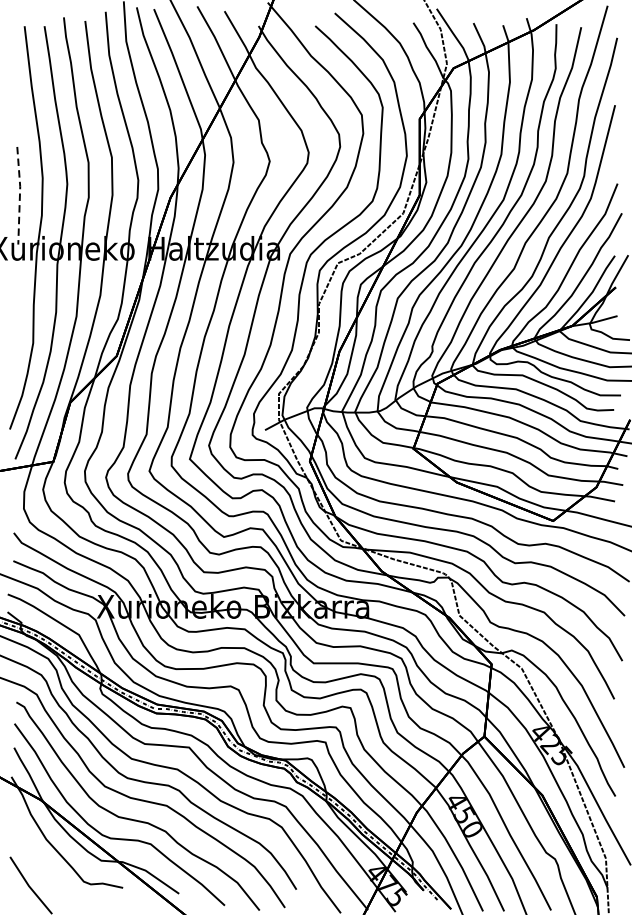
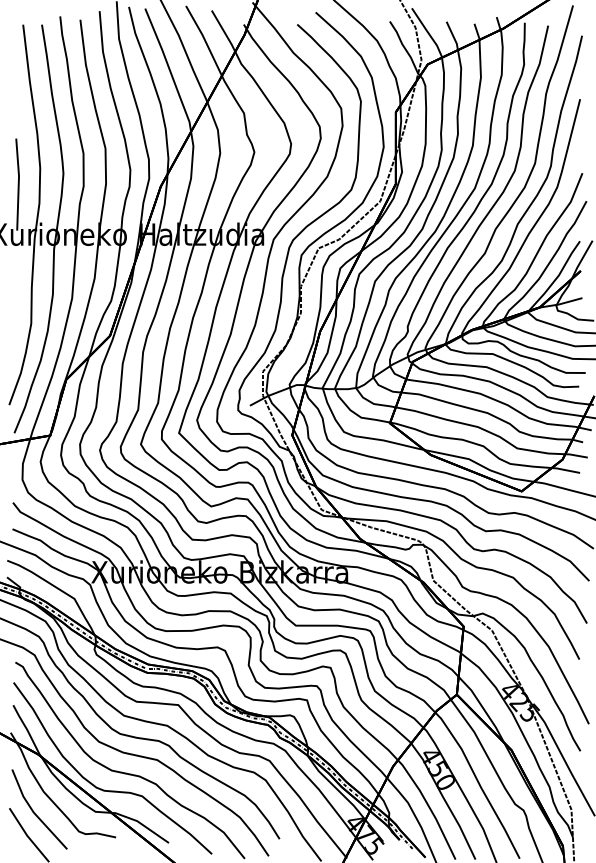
line: (19, 195) -> (18, 184), dashed -> solid
line: (36, 860) -> (34, 811), added

